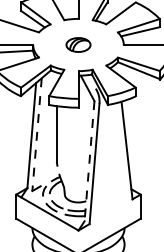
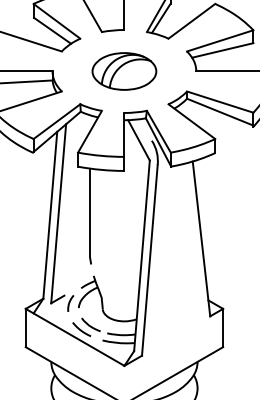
part: (78, 44) -> (124, 70), size x1.67
line: (37, 134) -> (59, 213), dashed -> solid
line: (89, 161) -> (141, 256), dashed -> solid

